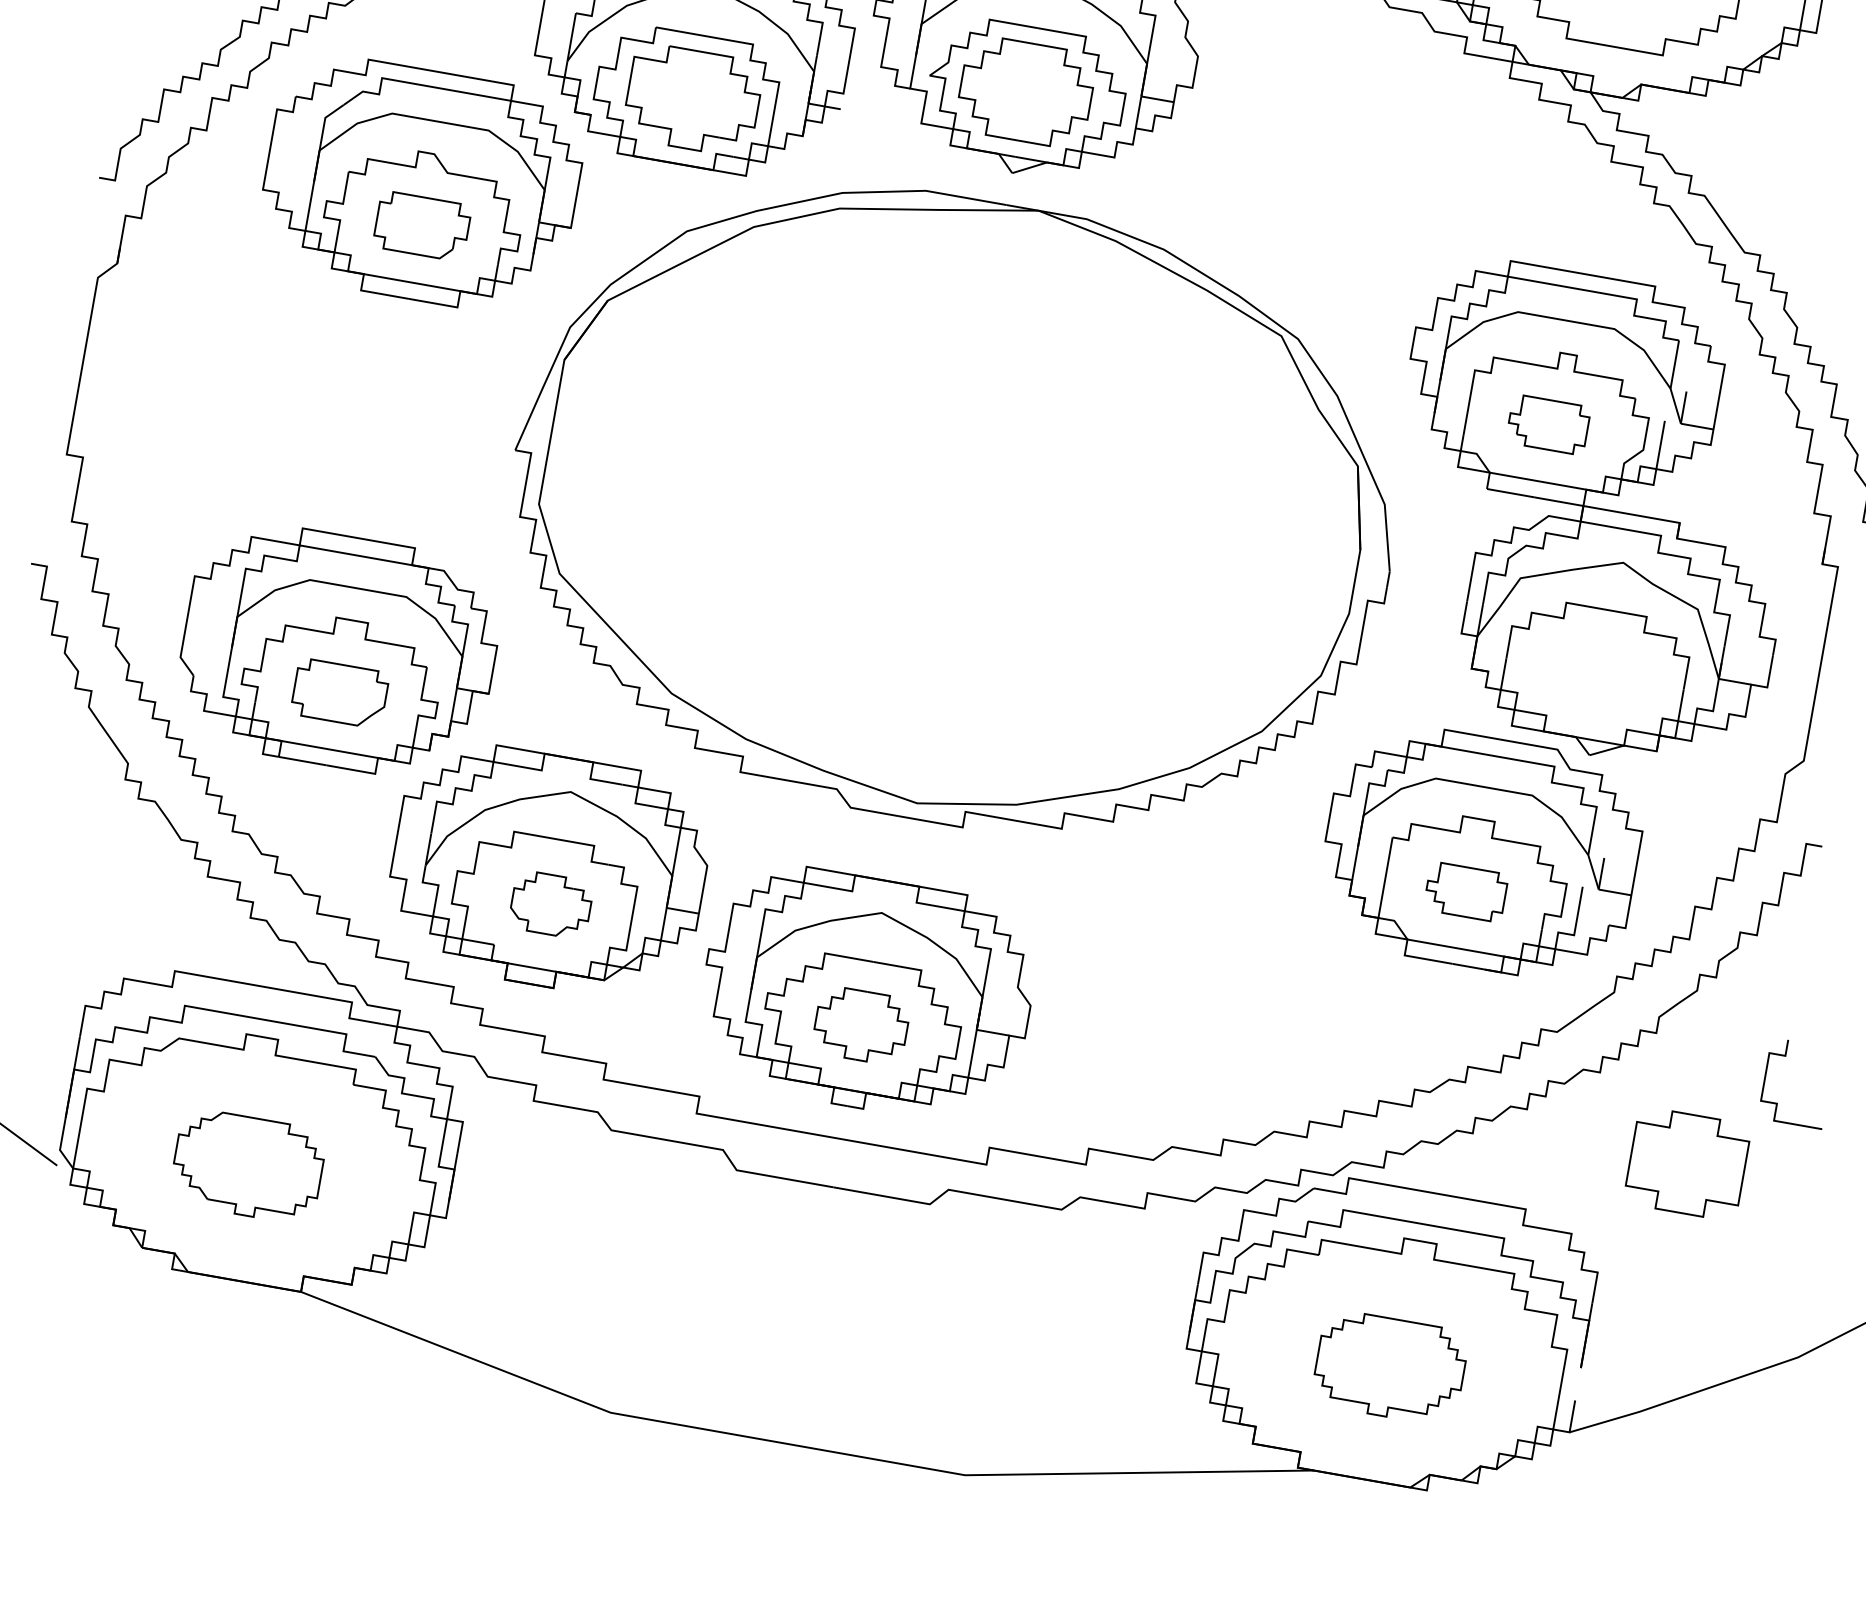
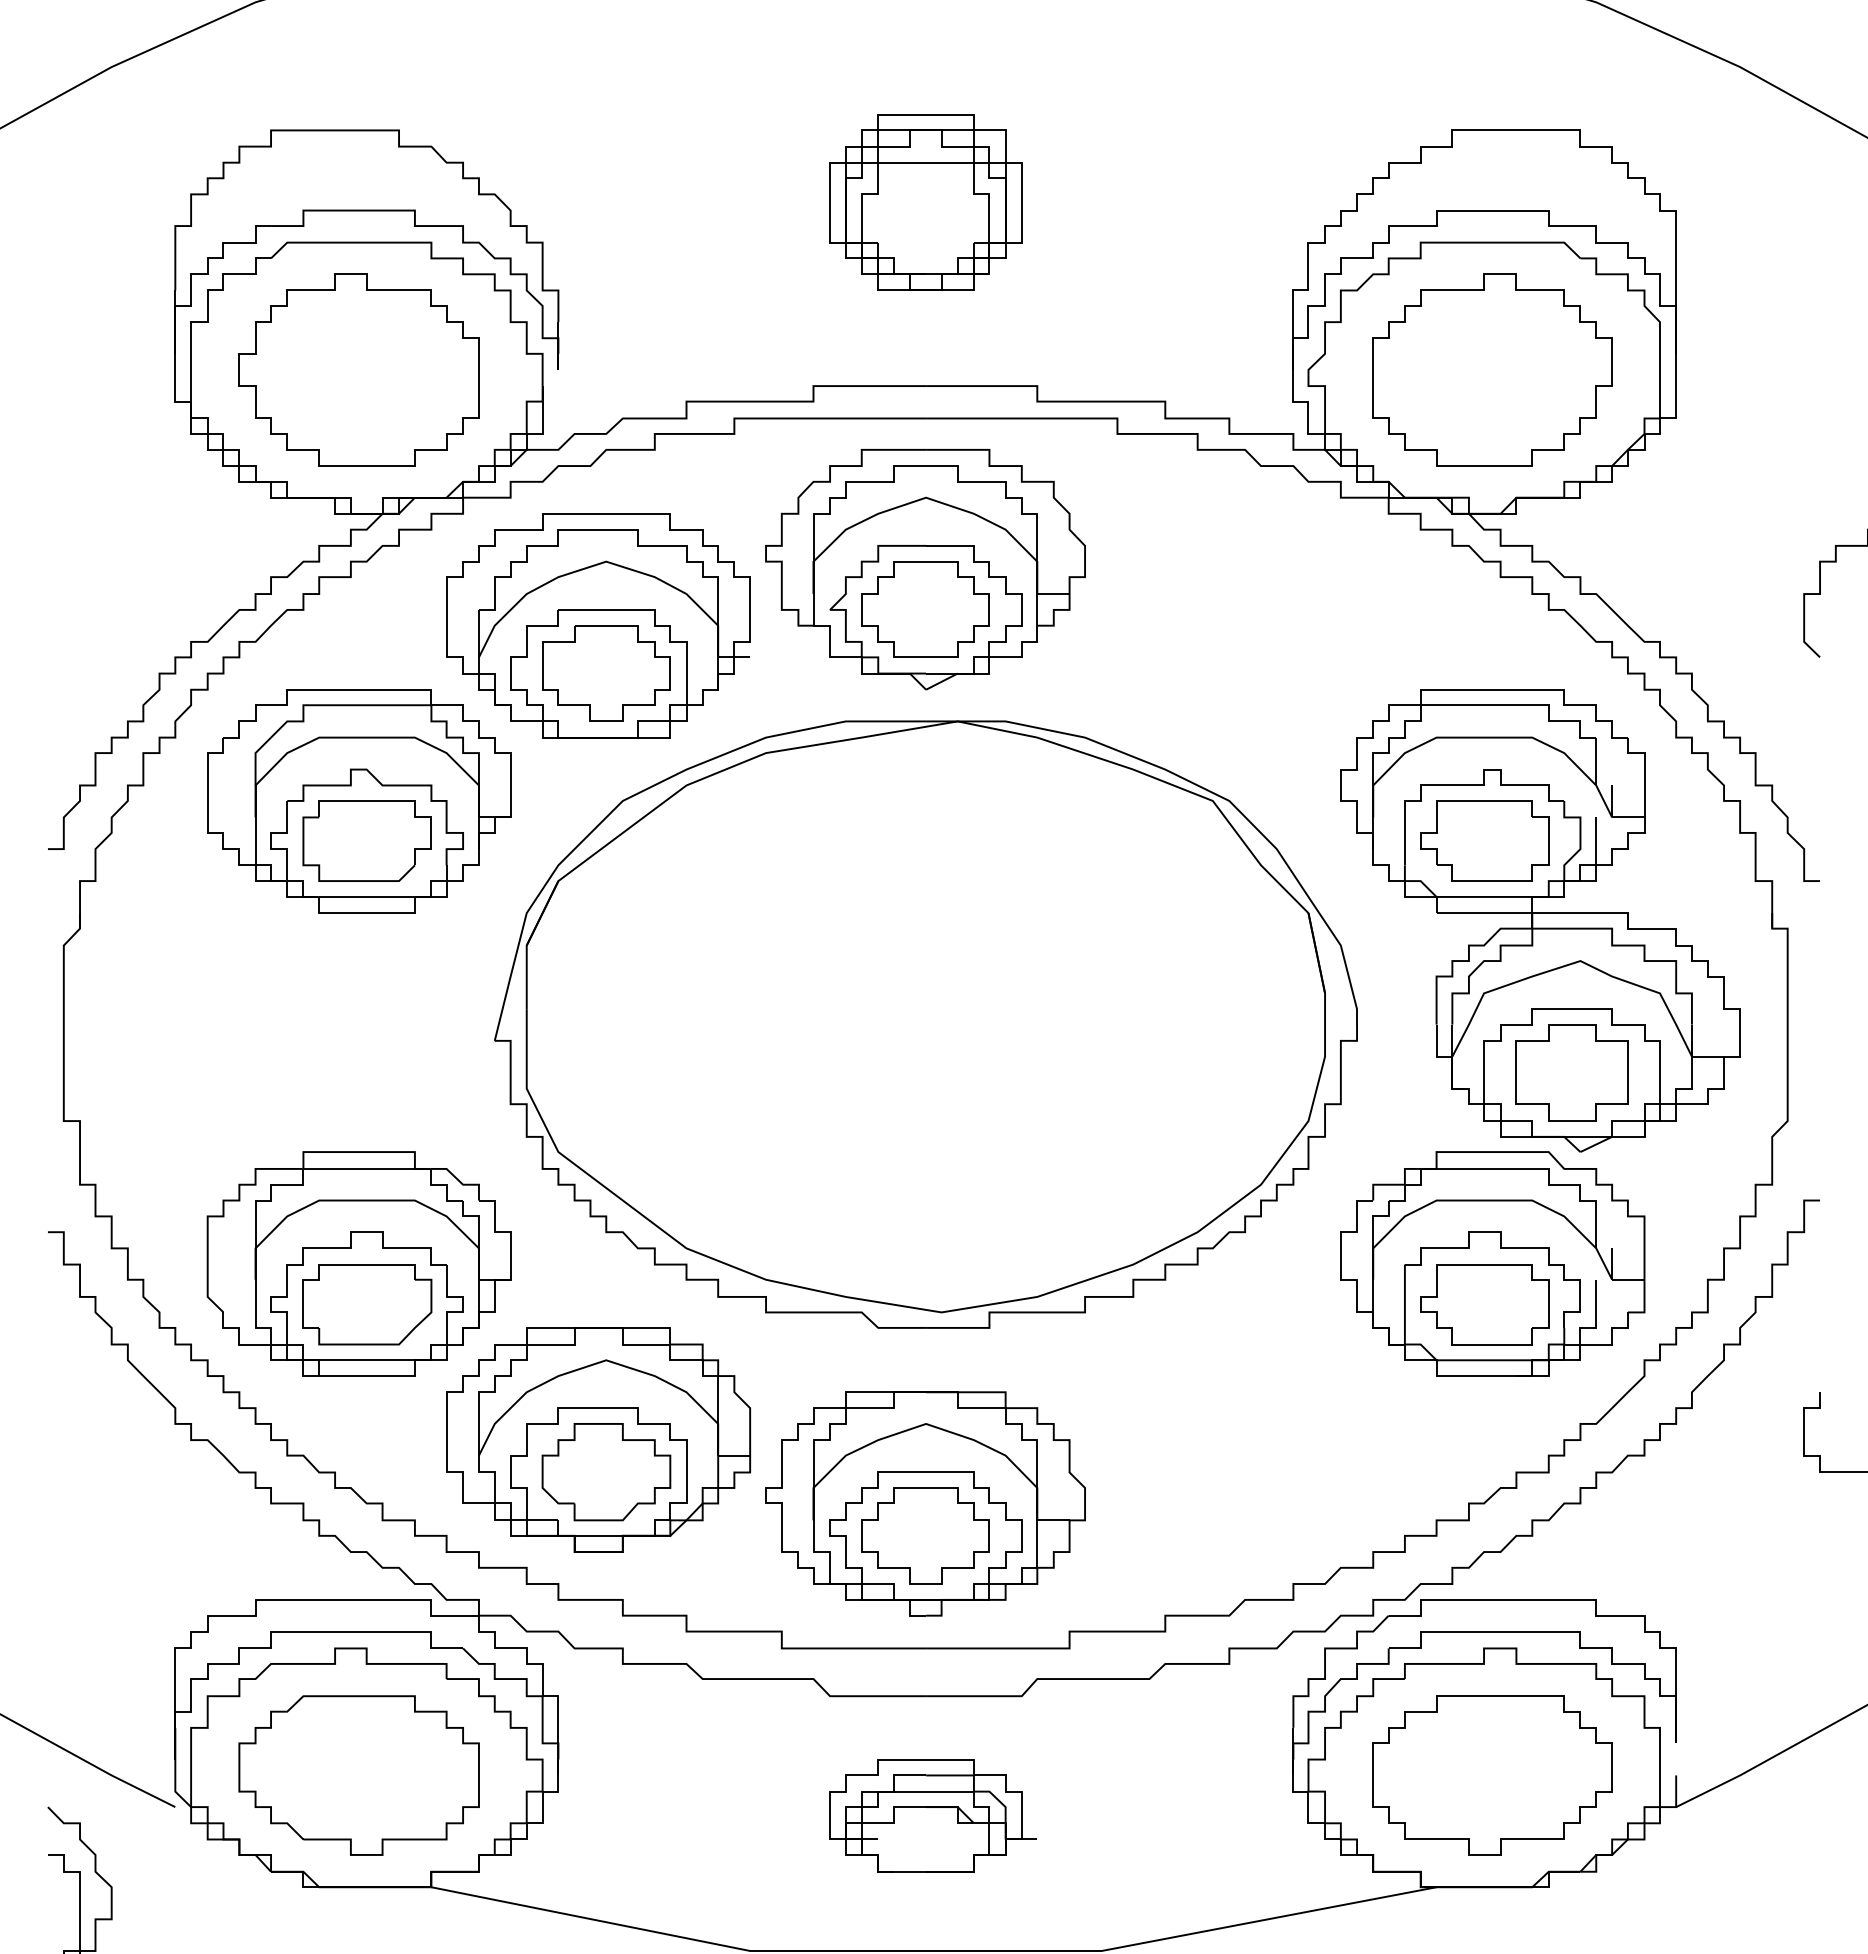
part: (421, 225) -> (366, 840), size x1.43
part: (1548, 424) -> (1484, 840), size x1.67
part: (340, 693) -> (367, 1304), size x1.43
part: (1465, 891) -> (1484, 1304), size x1.67
part: (551, 905) -> (606, 1472), size x1.67
part: (861, 1025) -> (925, 1535), size x1.43
part: (1686, 1163) -> (1571, 1072), moved
part: (247, 1166) -> (358, 1775), size x1.67
part: (818, 1308) -> (932, 1815), added
part: (1390, 1367) -> (1492, 1775), size x1.67

